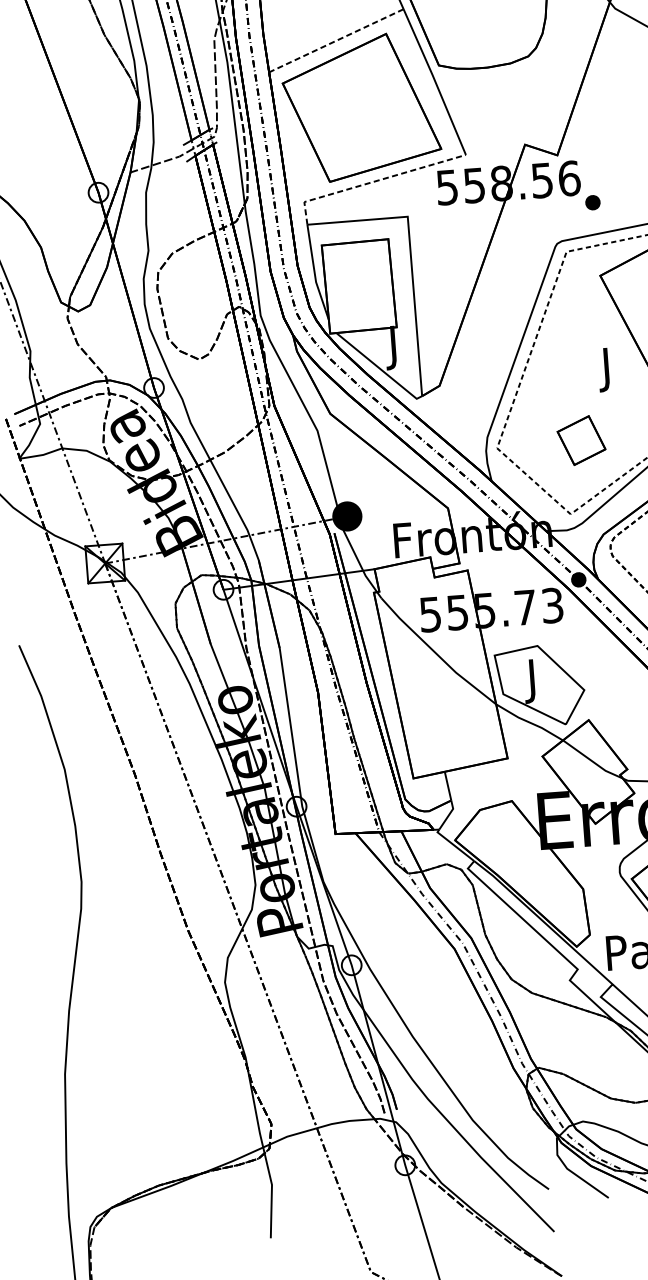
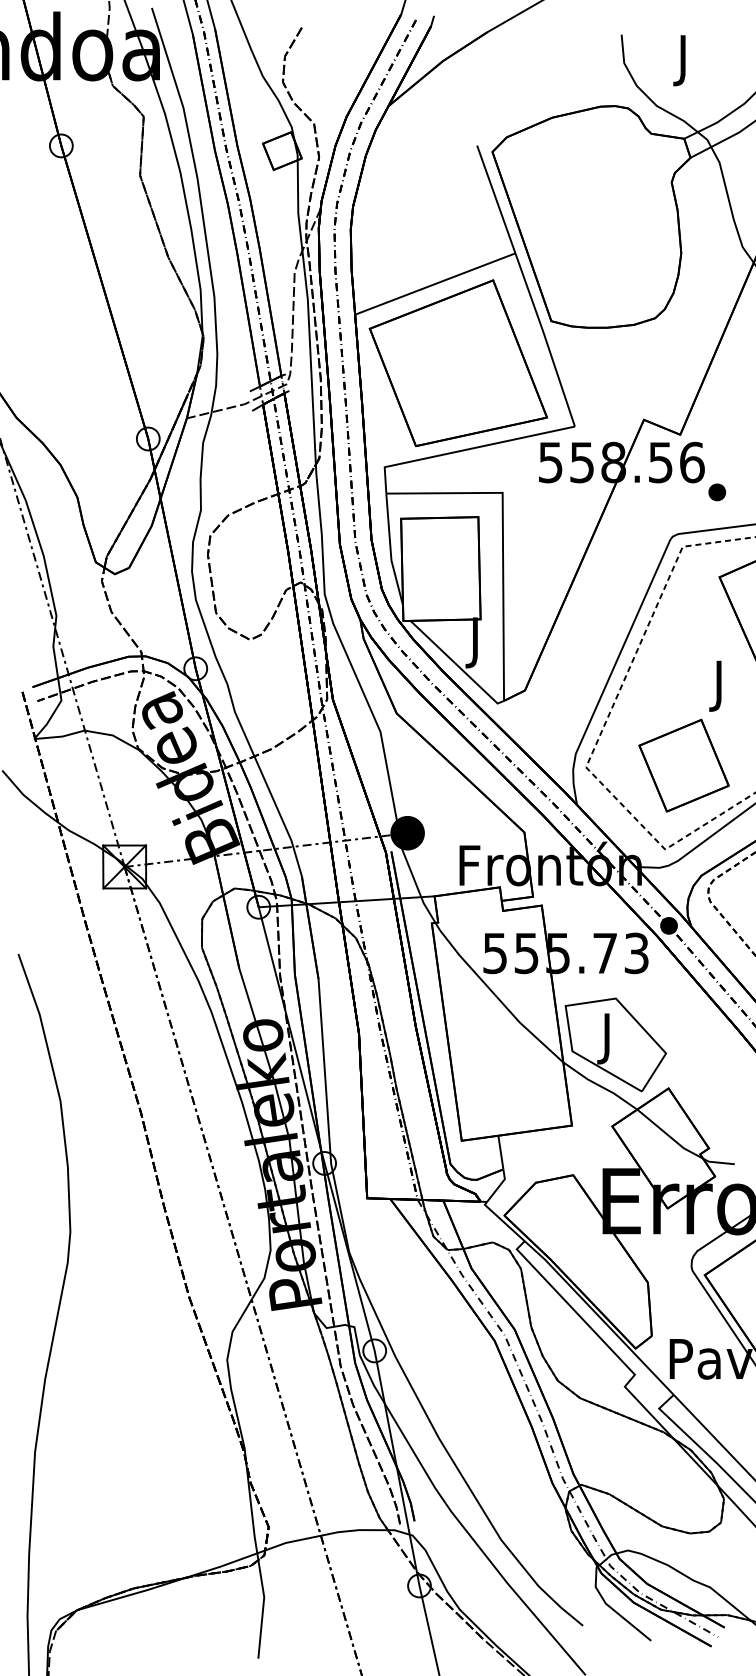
line: (336, 41) -> (435, 284), dashed -> solid
line: (373, 181) -> (466, 449), dashed -> solid
part: (581, 440) -> (683, 765), size x1.67

